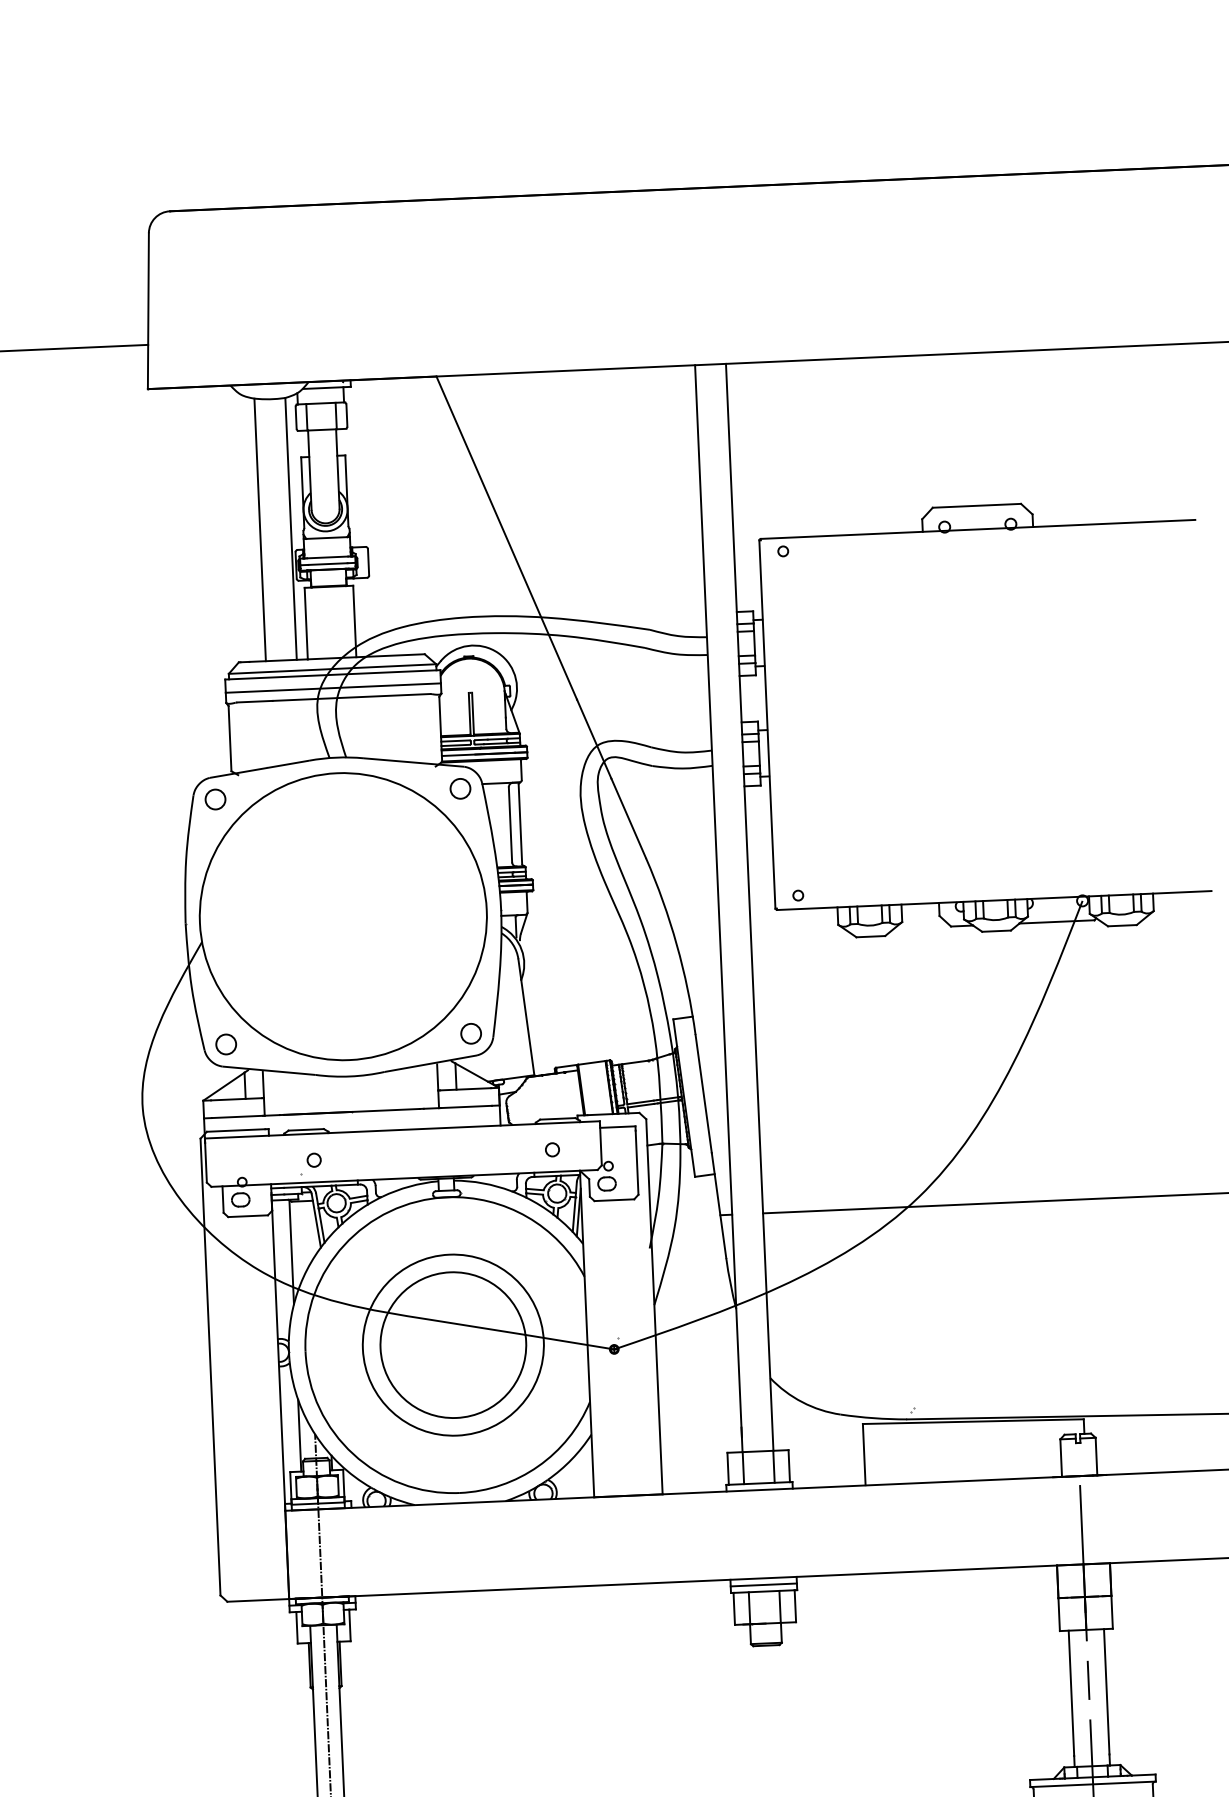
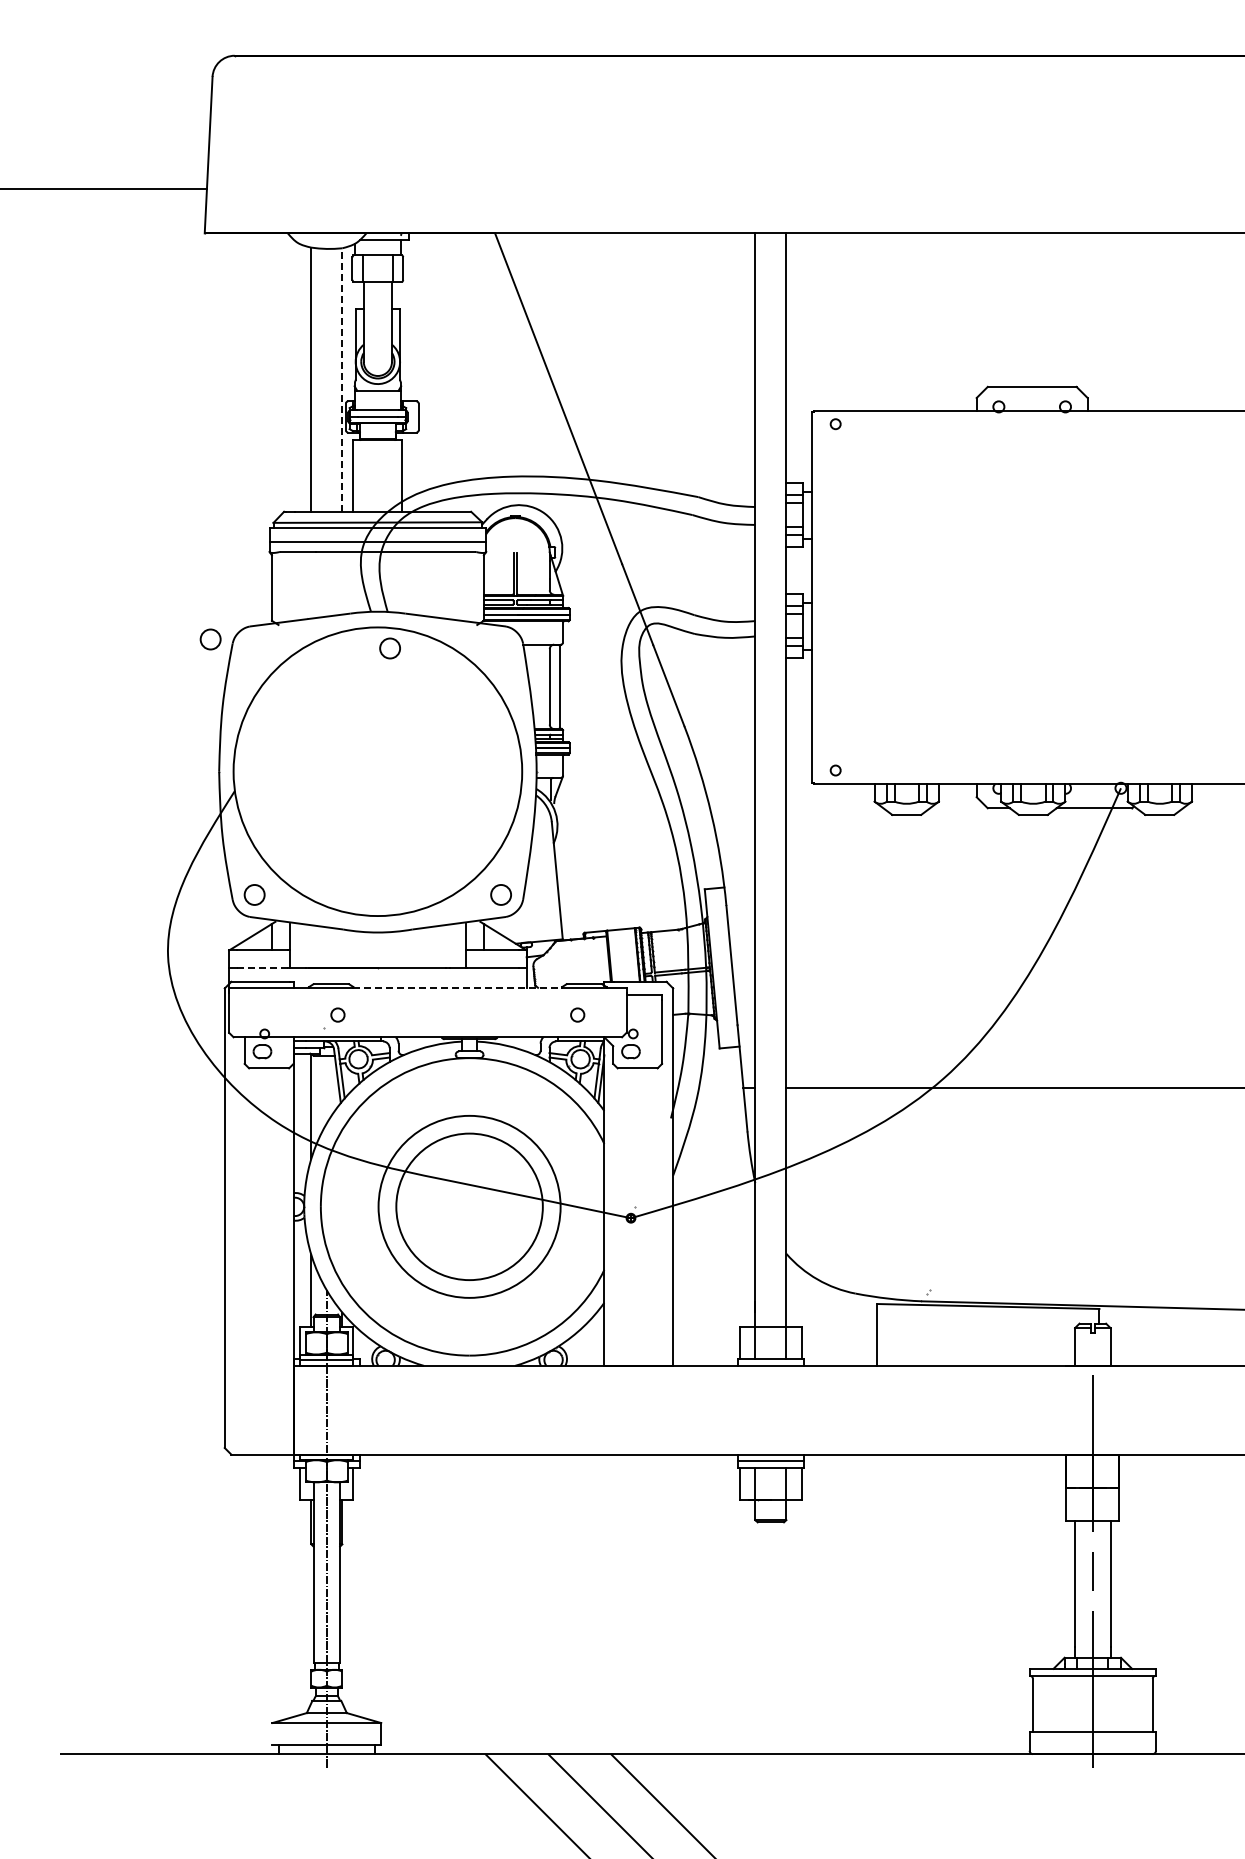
line: (291, 529) -> (342, 380), solid -> dashed
circle: (459, 788) -> (389, 648), moved
circle: (215, 799) -> (210, 639), moved
line: (237, 1117) -> (262, 968), solid -> dashed
line: (432, 1128) -> (458, 988), solid -> dashed

